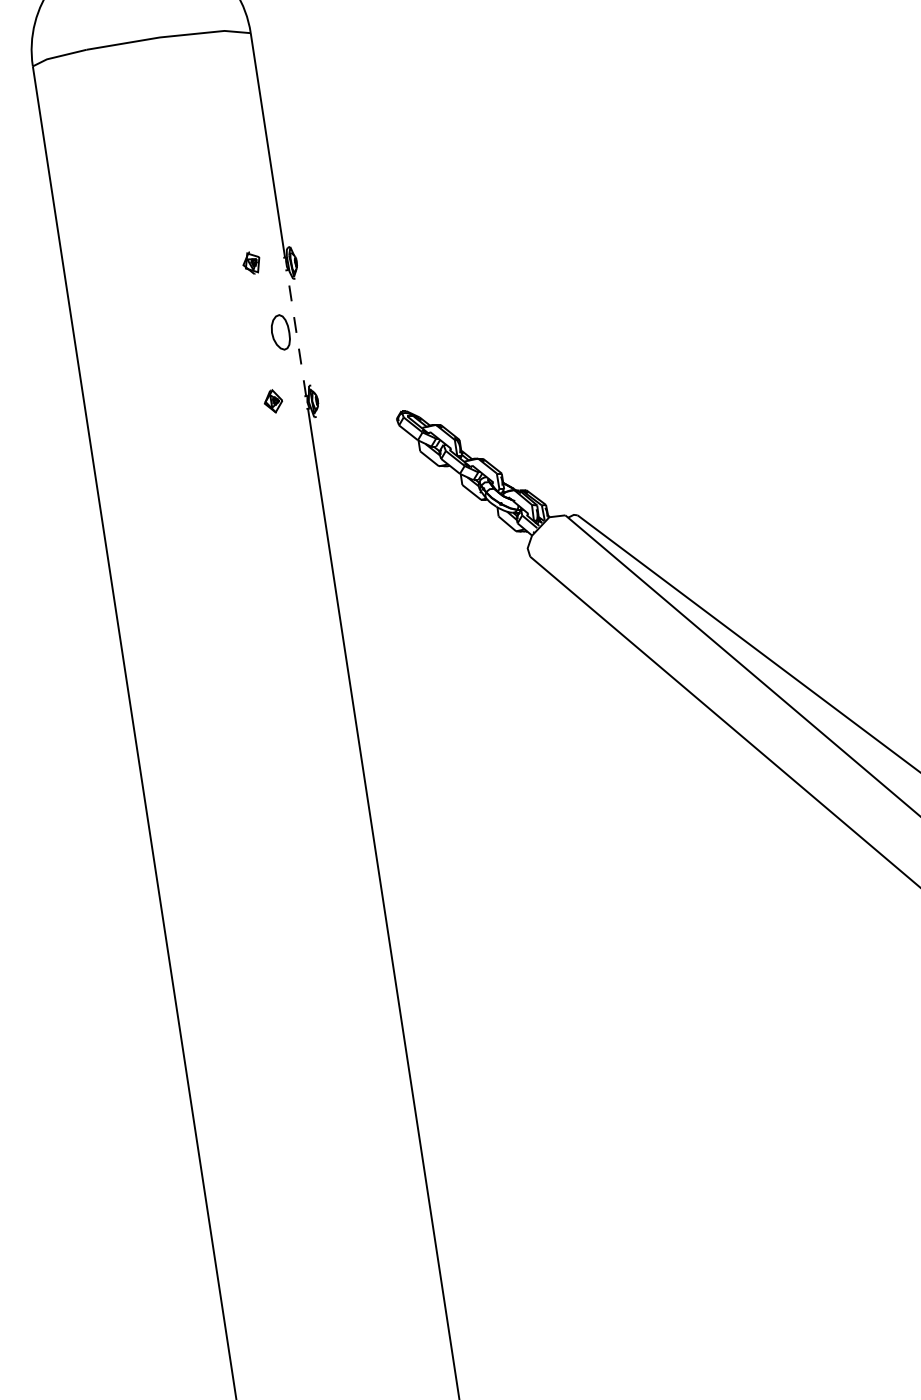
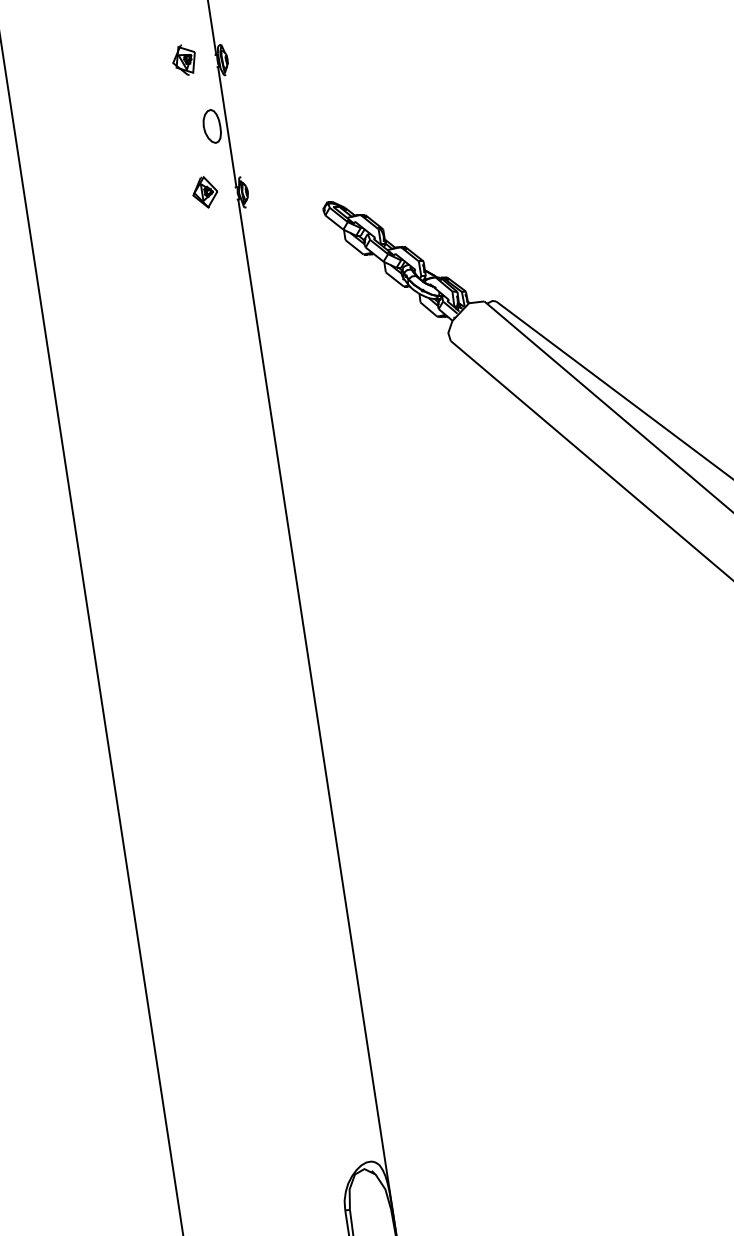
part: (251, 262) -> (184, 59), size x1.43
line: (296, 333) -> (227, 127), dashed -> solid
part: (273, 401) -> (205, 192), size x1.43

